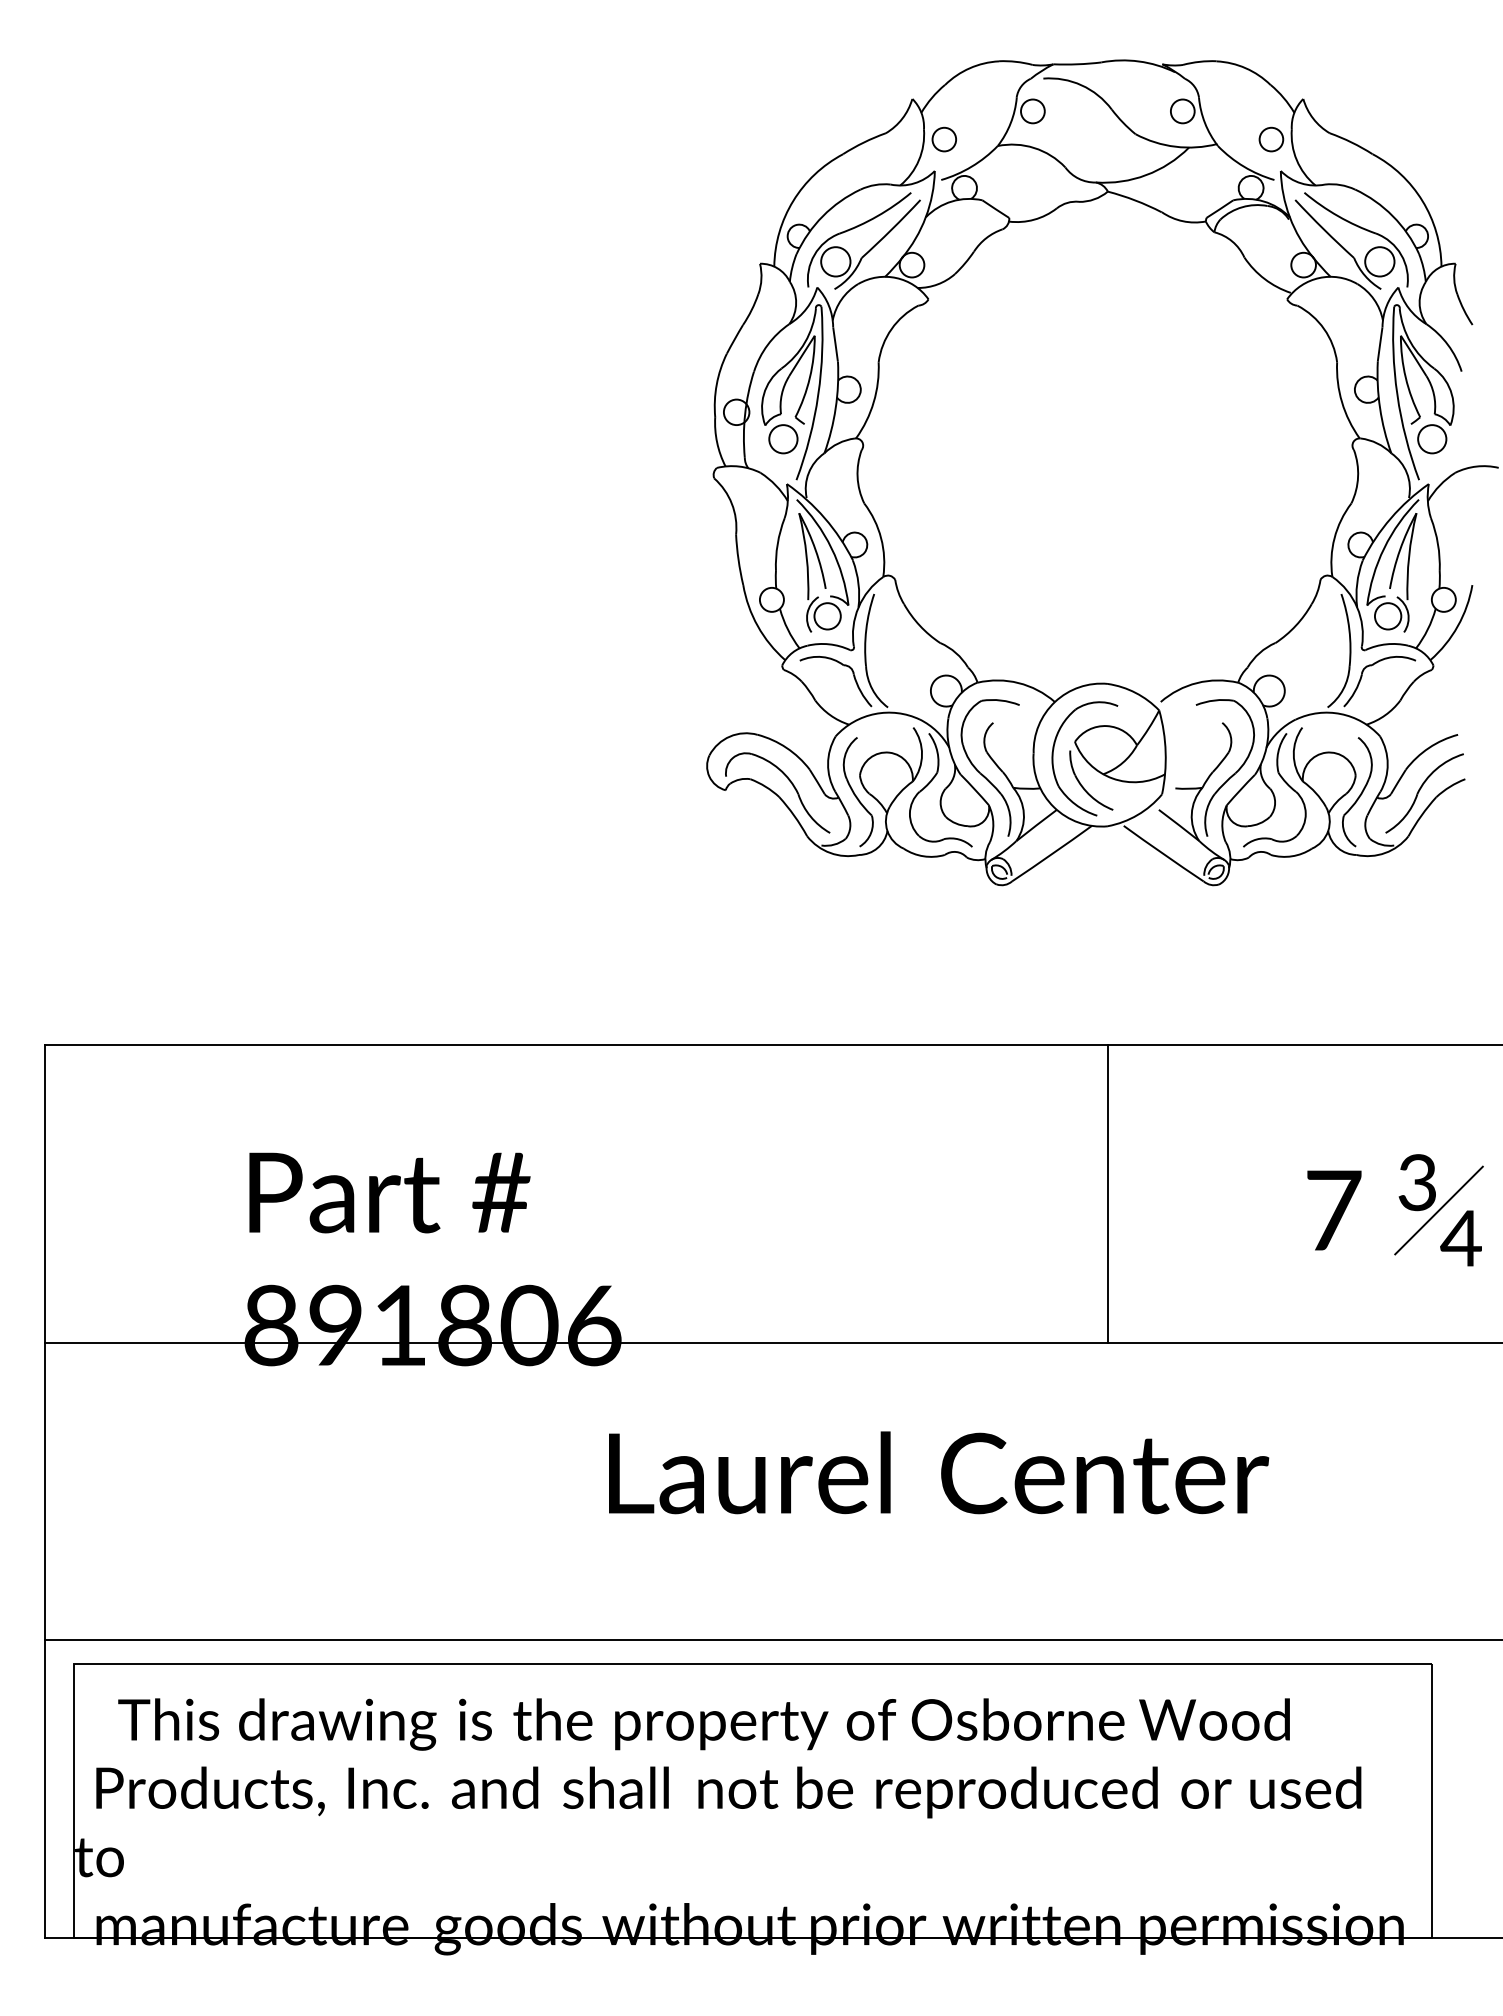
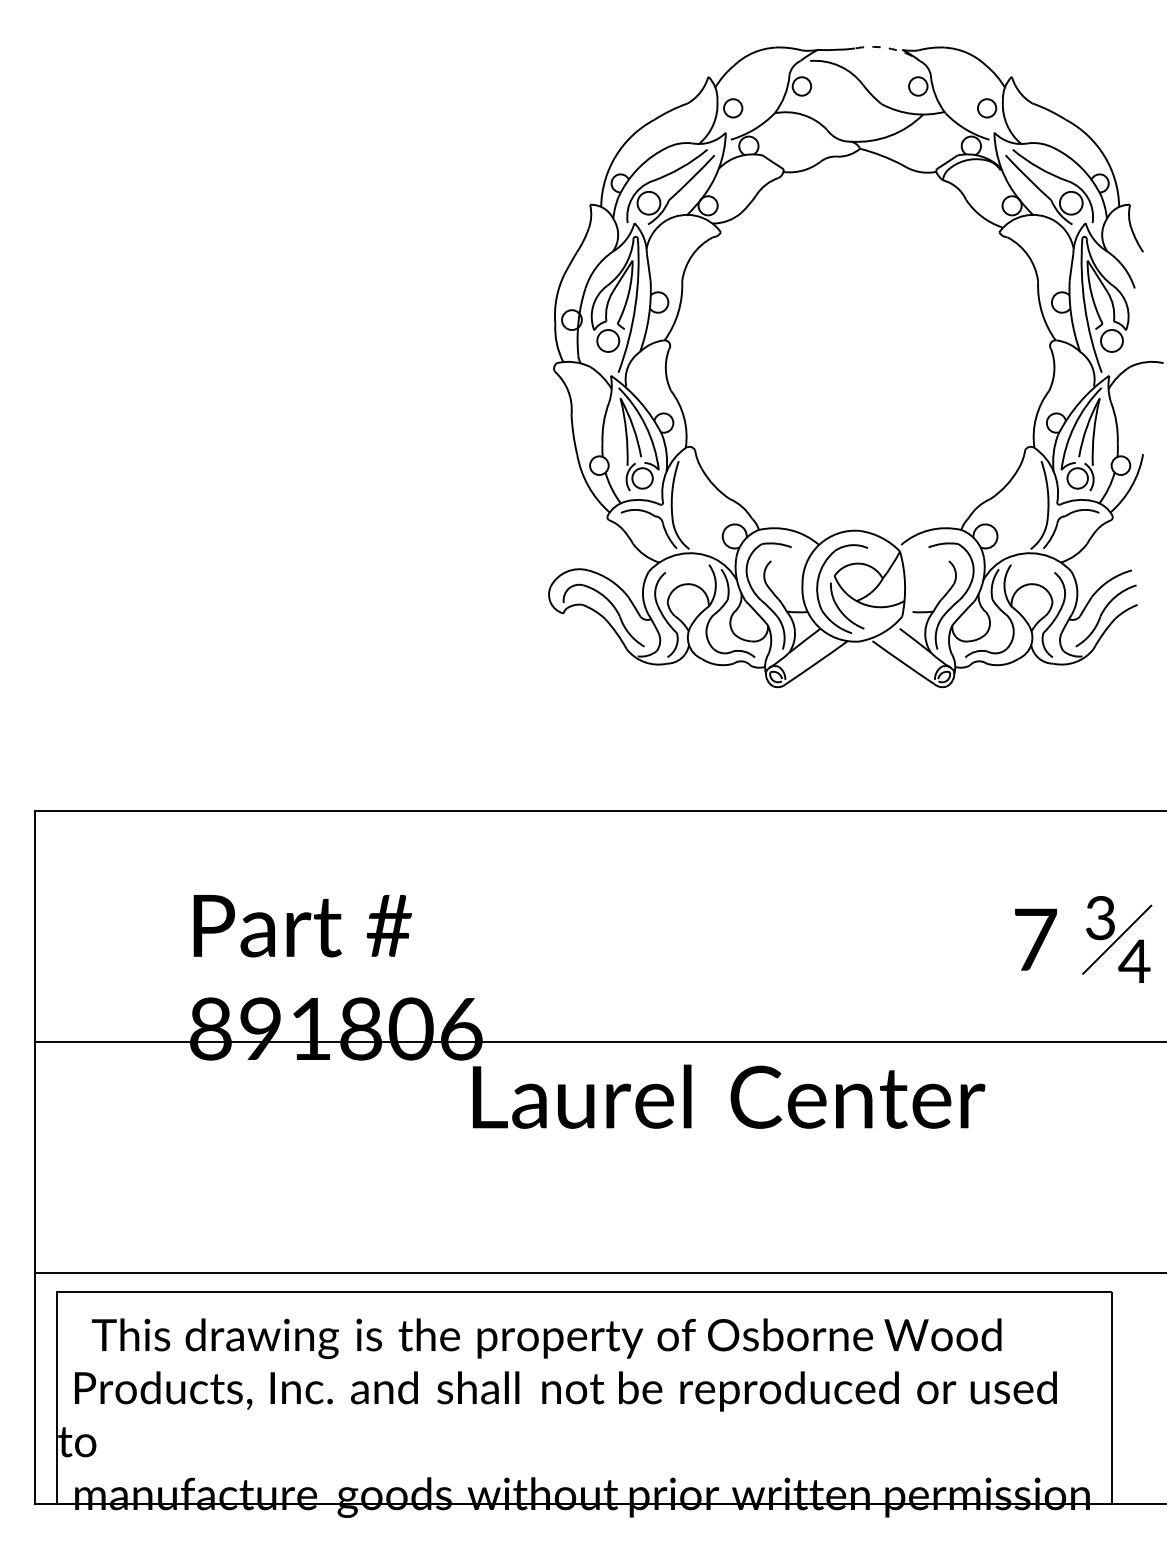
arc: (1139, 61) -> (884, 47), solid -> dashed
line: (1107, 1193) -> (859, 926), removed
text: (939, 1472) -> (729, 1096), moved

